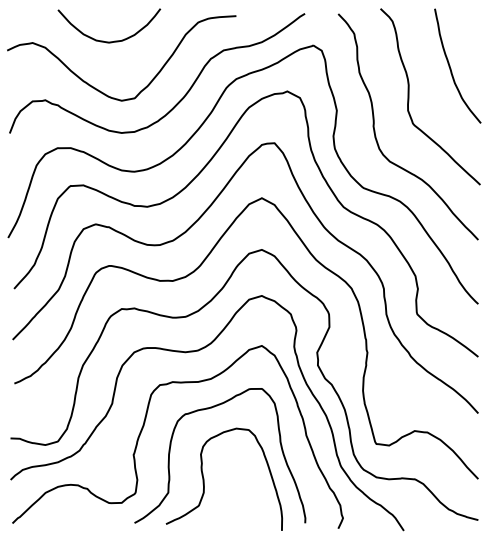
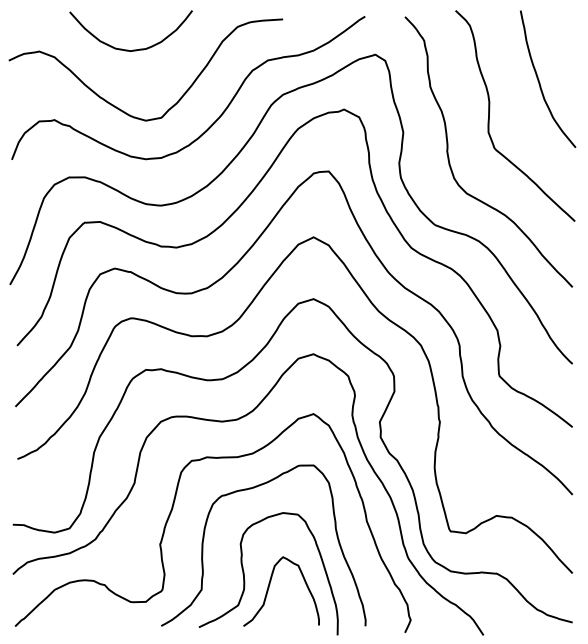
curve: (225, 490) -> (270, 587), added

